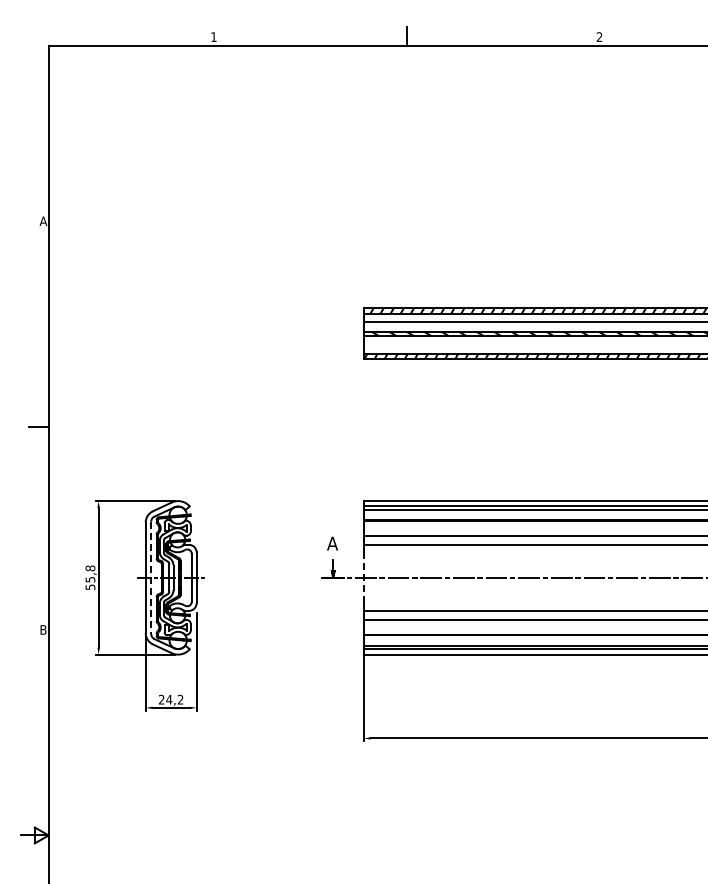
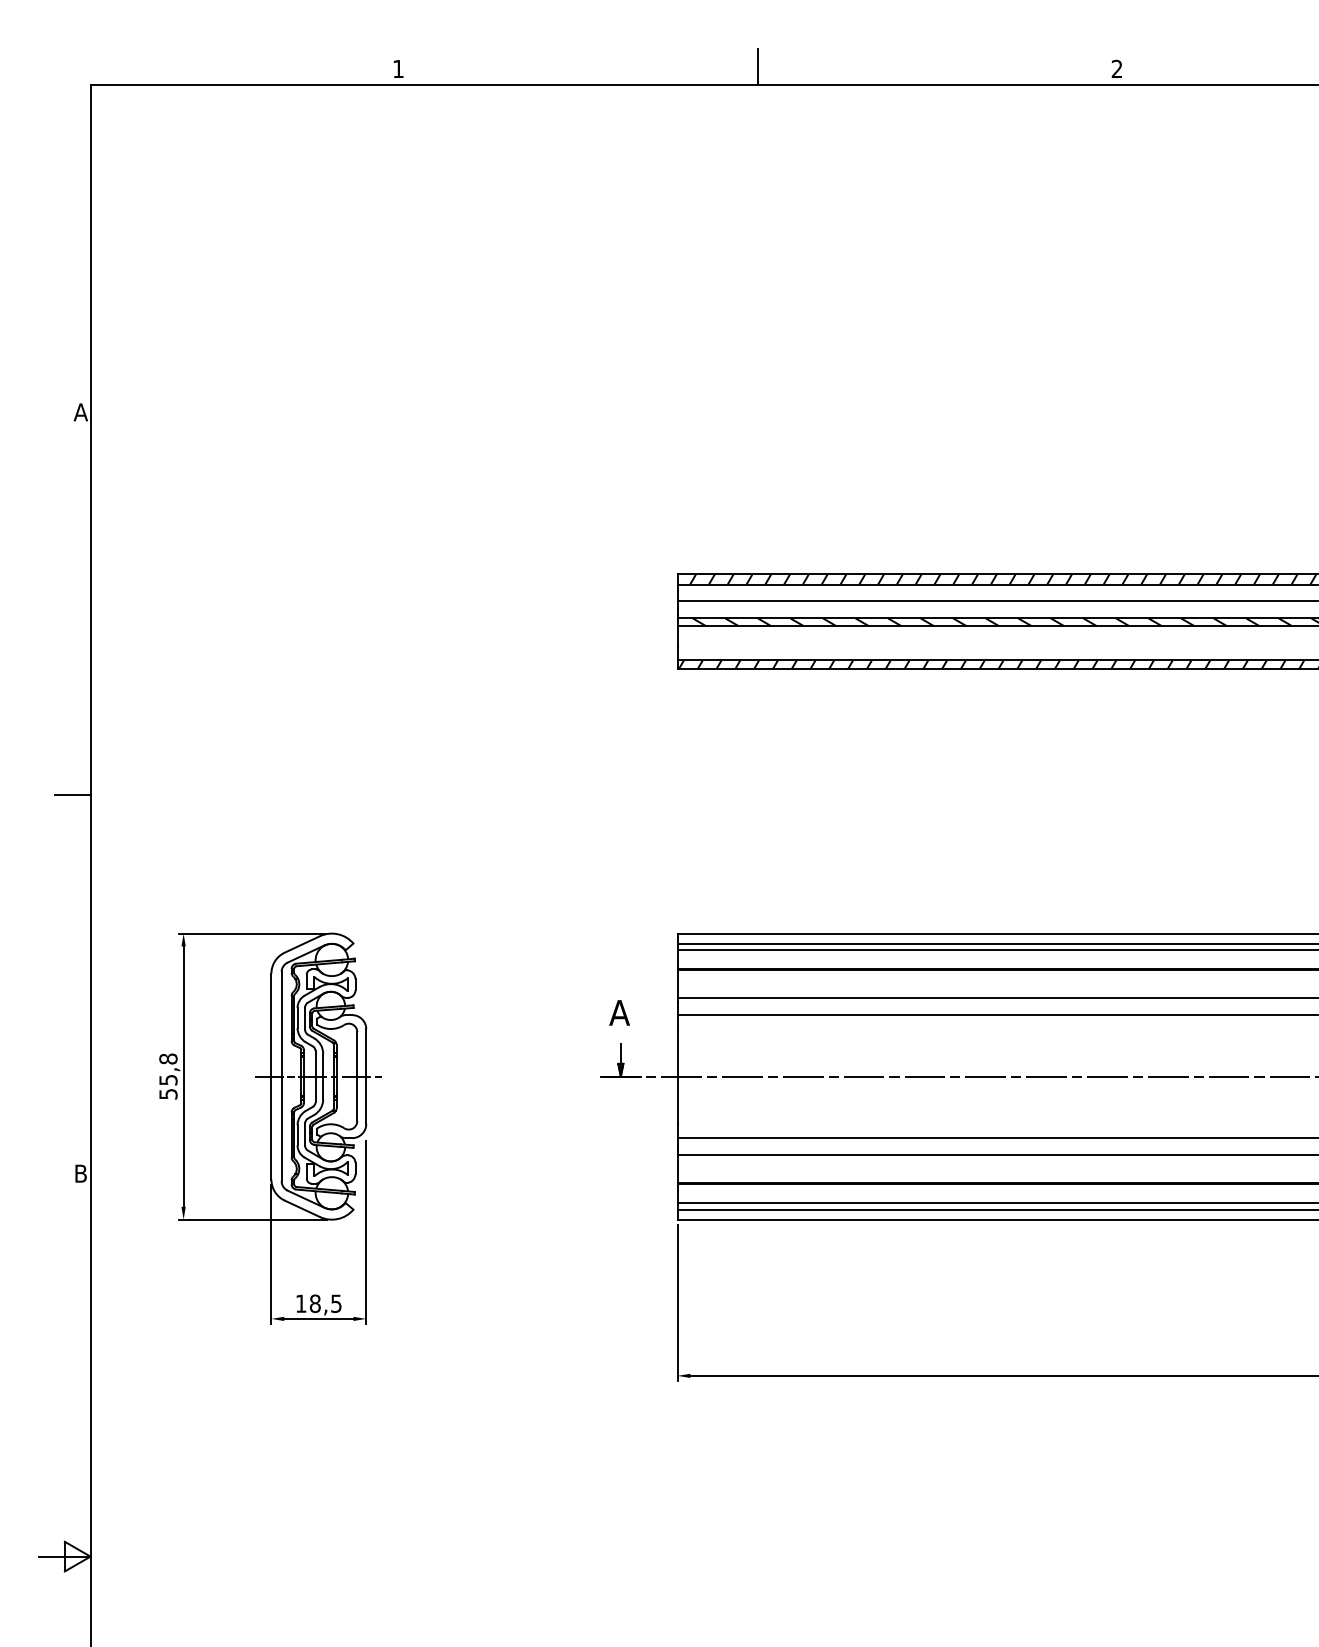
line: (151, 578) -> (282, 1077), dashed -> solid
line: (363, 578) -> (677, 1077), dashed -> solid
text: (170, 699) -> (317, 1303), 24,2 -> 18,5

